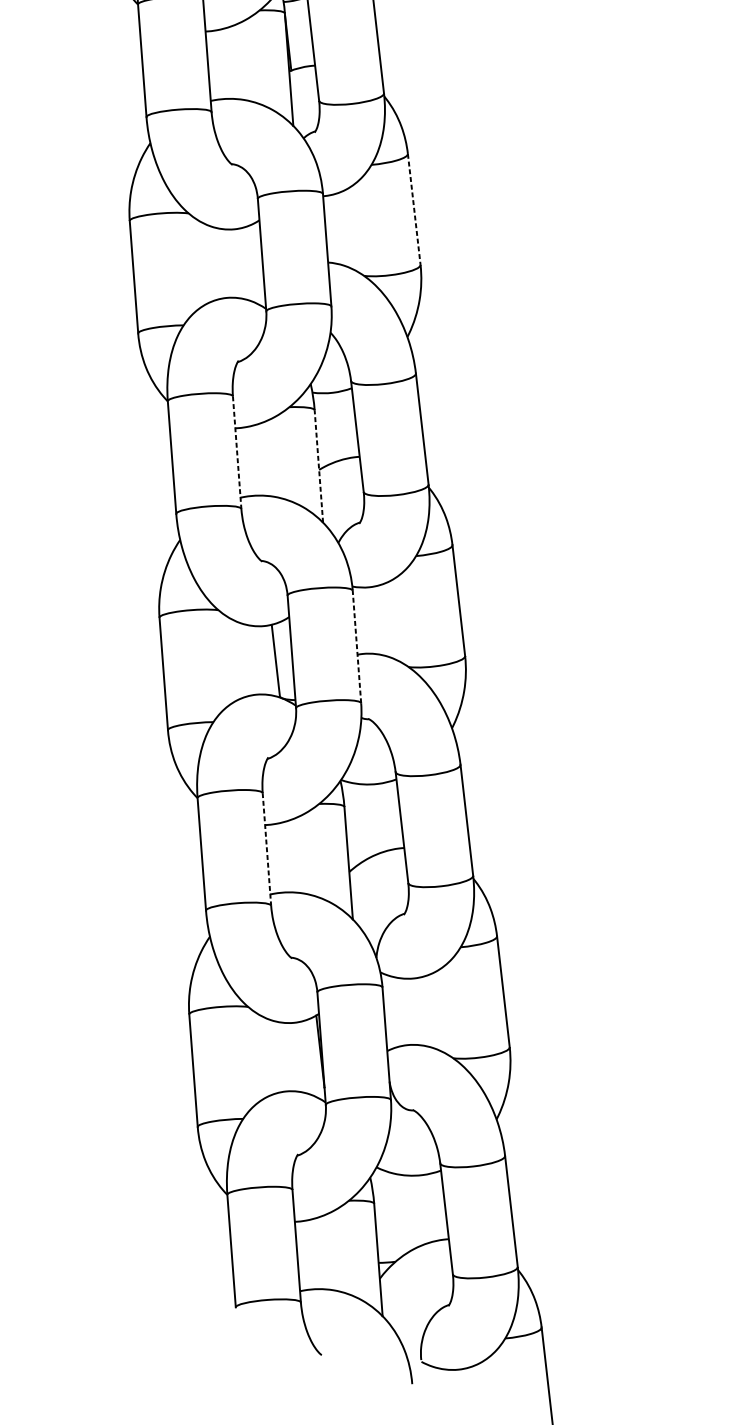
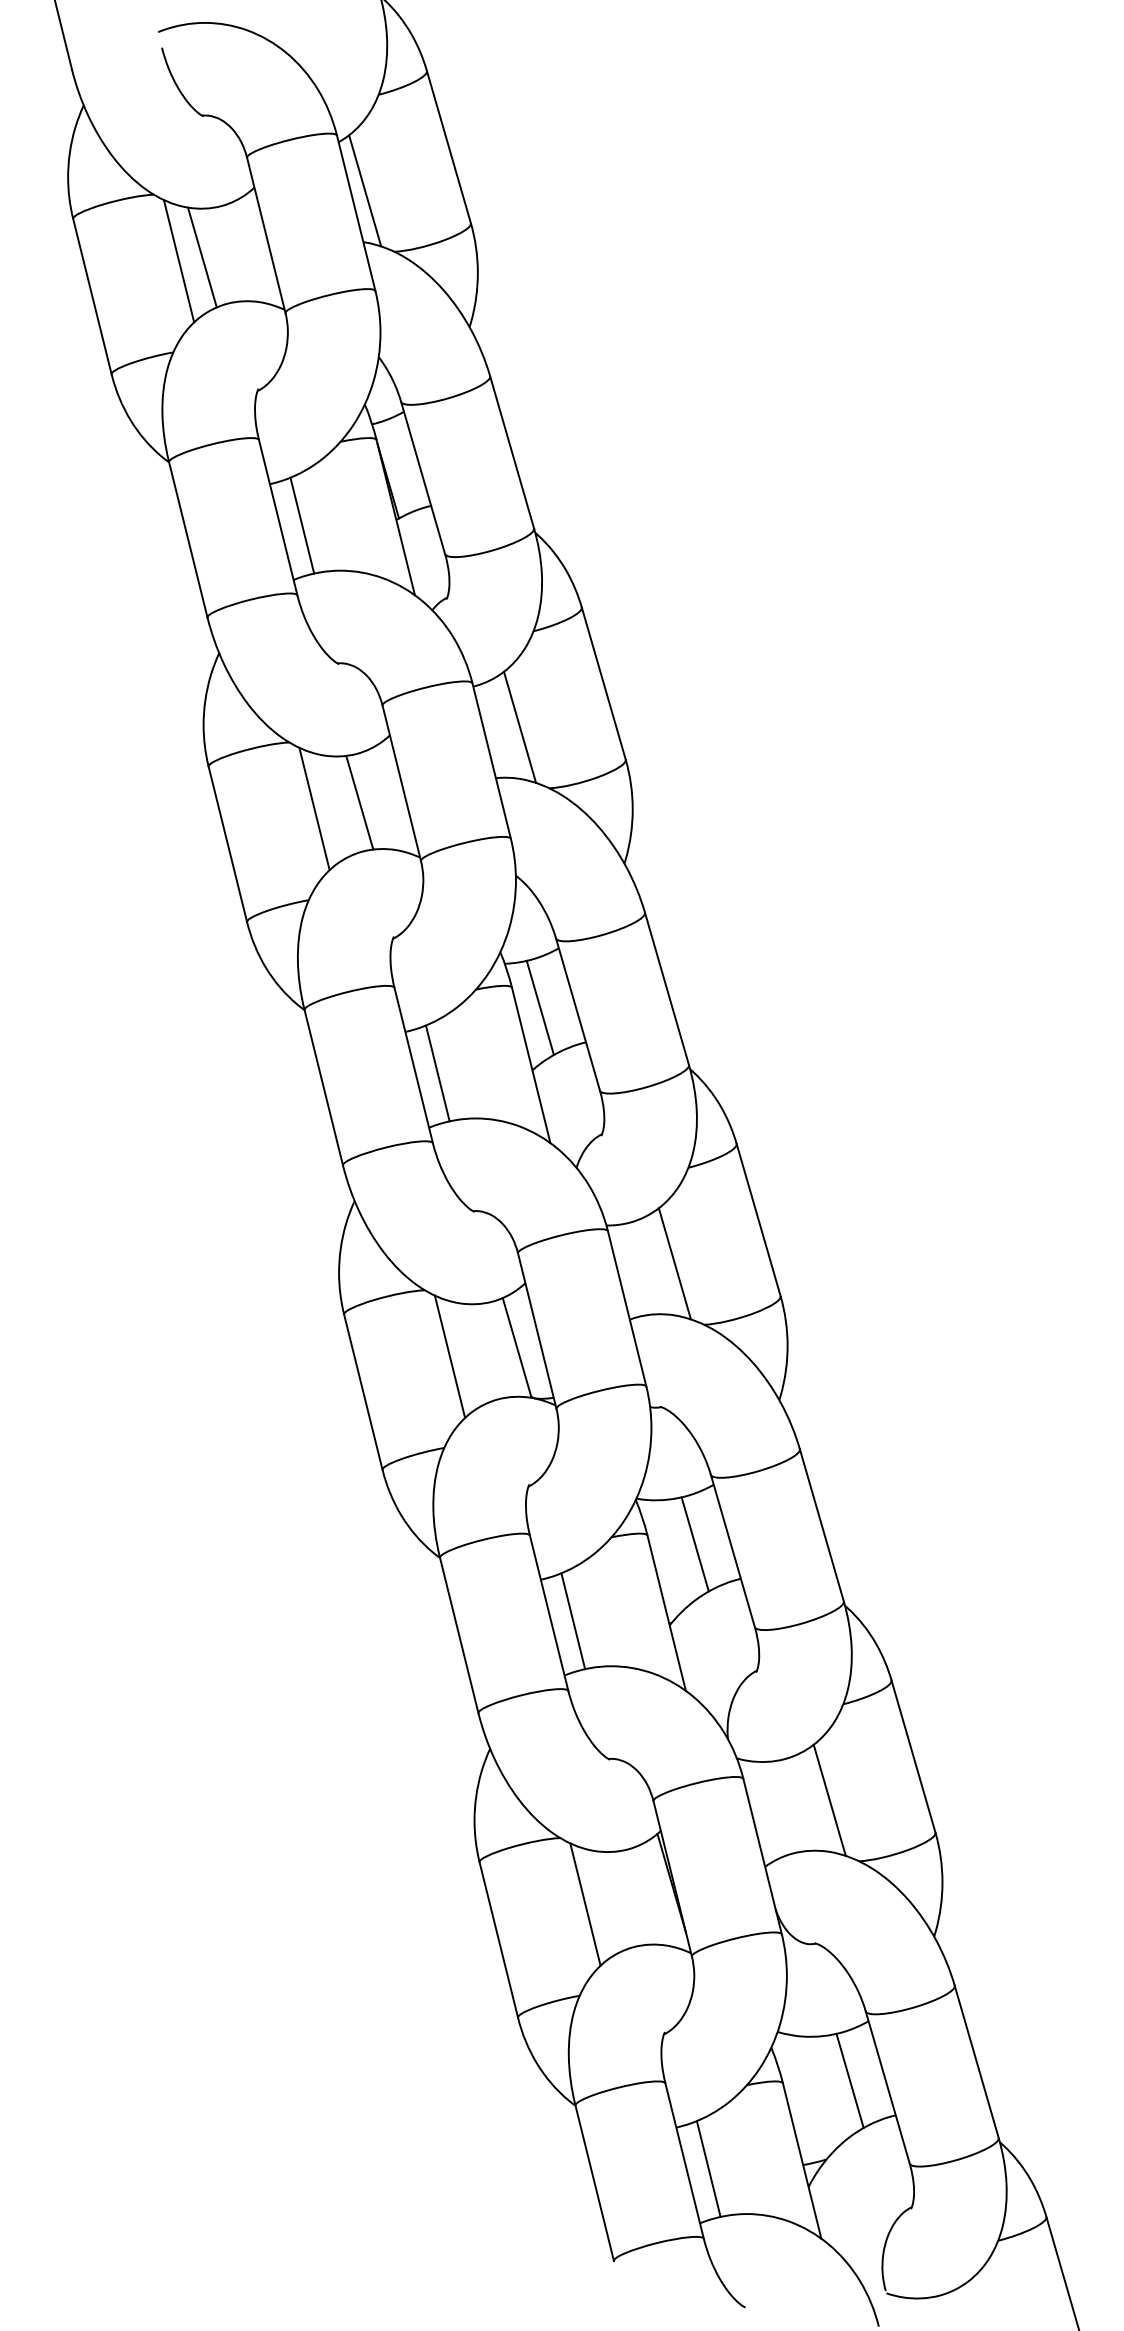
line: (223, 64) -> (302, 525), added
line: (414, 209) -> (603, 683), dashed -> solid
line: (350, 229) -> (519, 726), added
line: (198, 262) -> (314, 808), added
line: (230, 263) -> (359, 802), added
line: (331, 427) -> (539, 1007), added
line: (236, 453) -> (413, 1066), dashed -> solid
line: (252, 461) -> (437, 1073), added
line: (319, 466) -> (531, 1065), dashed -> solid
line: (395, 620) -> (674, 1263), added
line: (357, 646) -> (627, 1308), dashed -> solid
line: (227, 659) -> (449, 1356), added
line: (376, 818) -> (694, 1544), added
line: (267, 849) -> (549, 1613), dashed -> solid
line: (282, 857) -> (573, 1621), added
line: (439, 1011) -> (829, 1799), added
line: (257, 1056) -> (585, 1904), added
line: (420, 1209) -> (849, 2080), added
line: (312, 1254) -> (708, 2168), added

